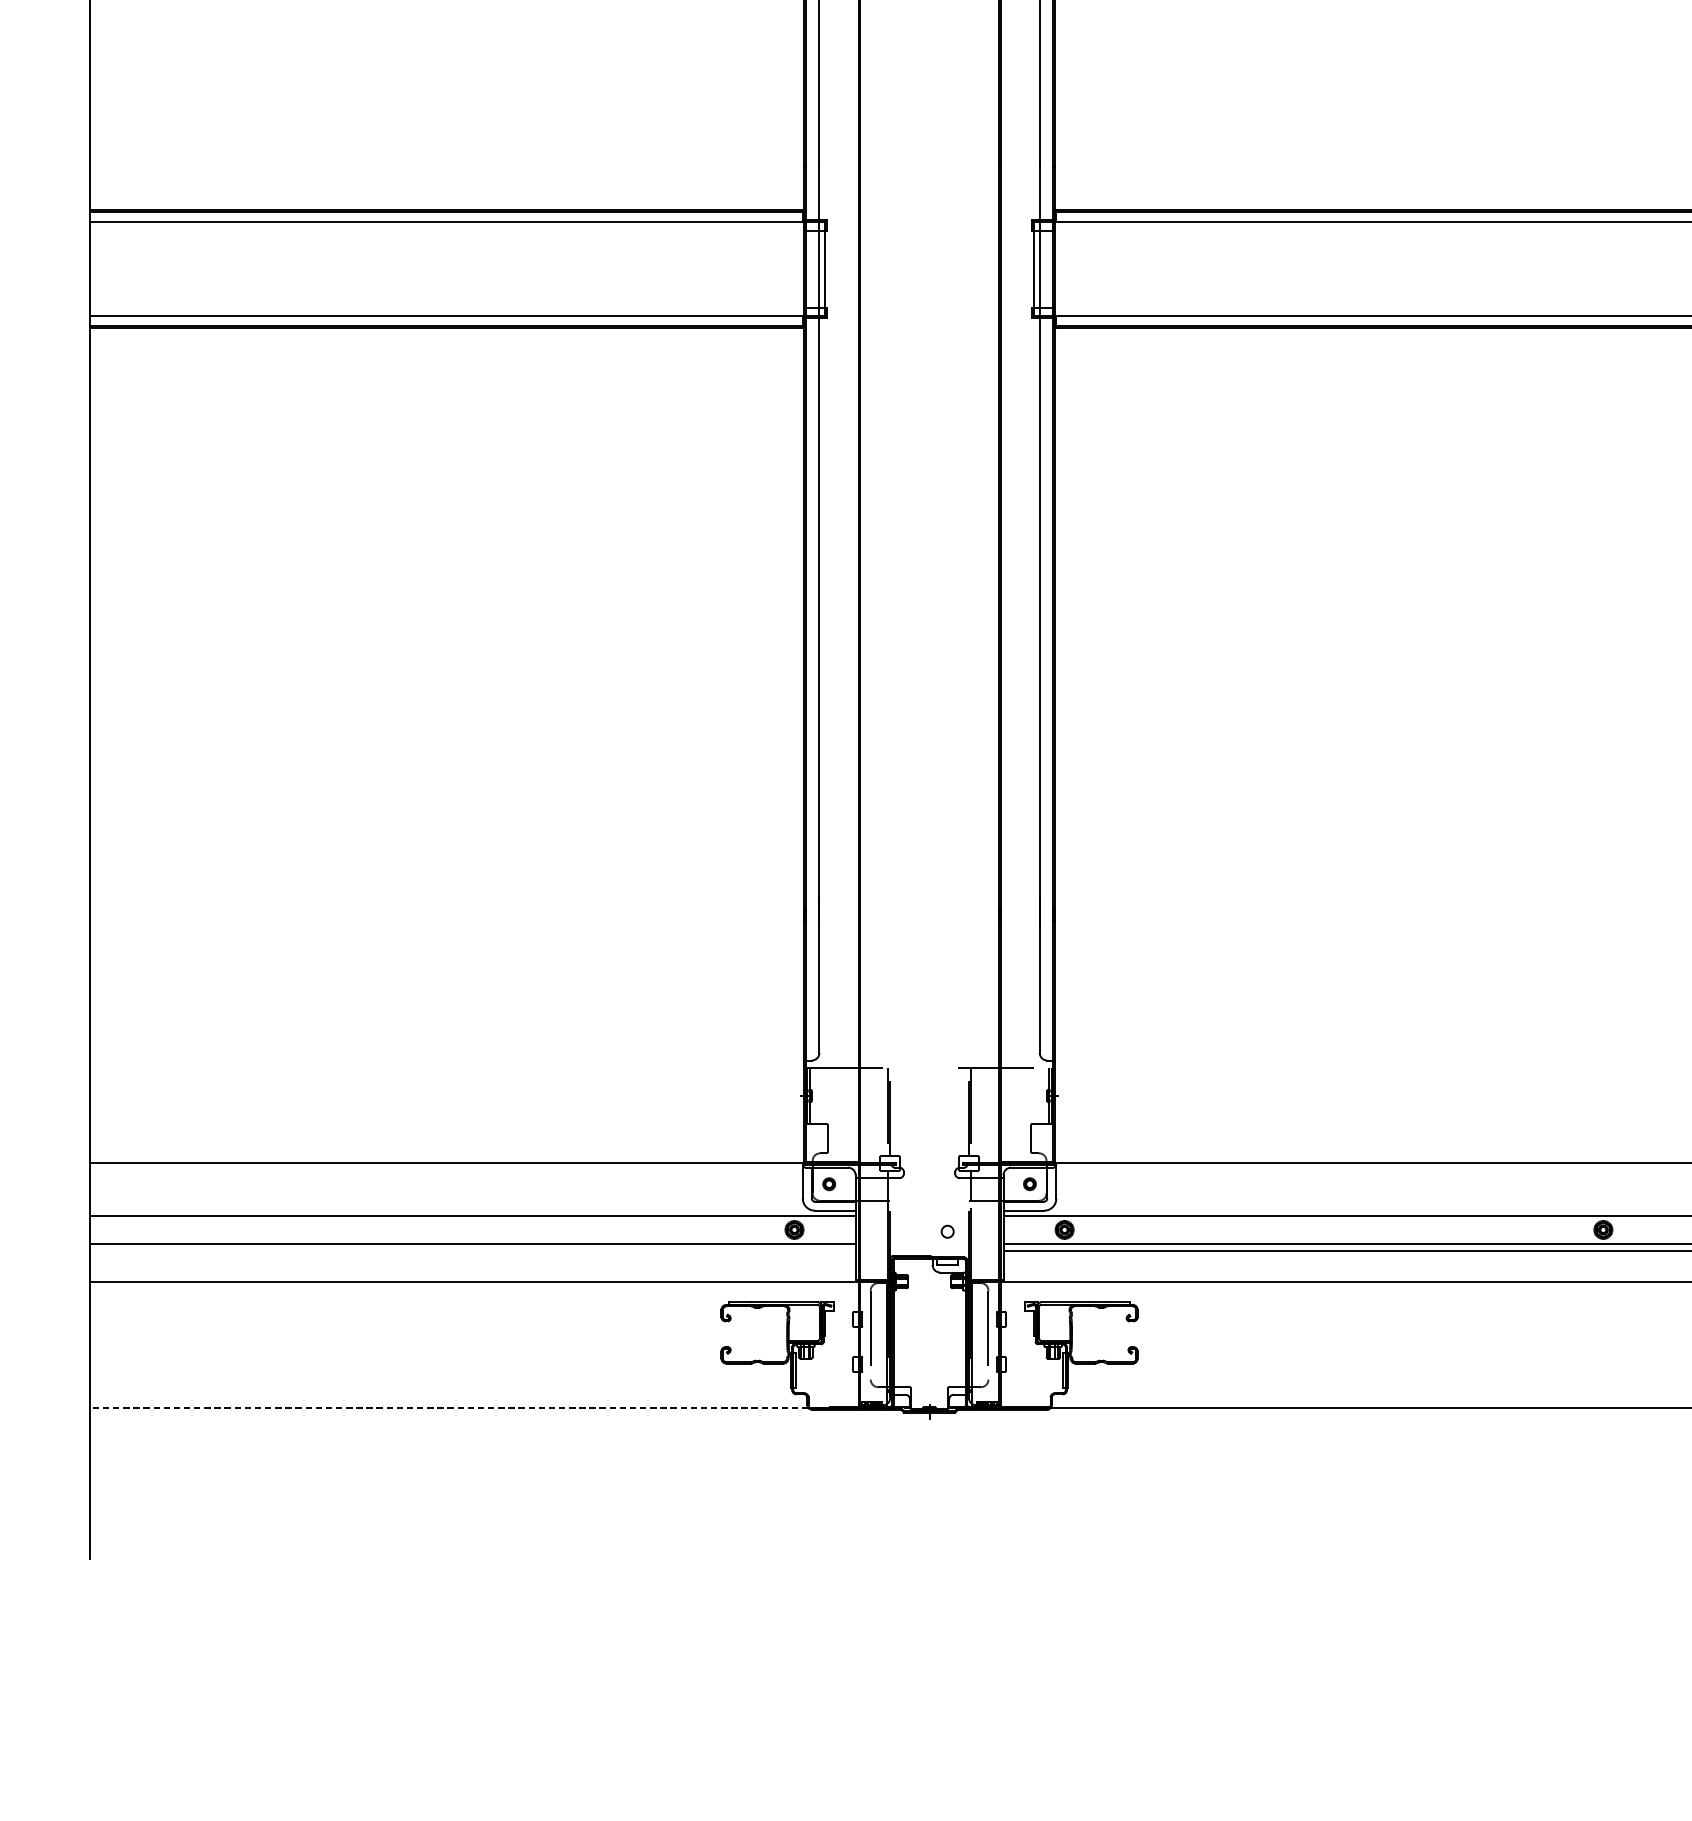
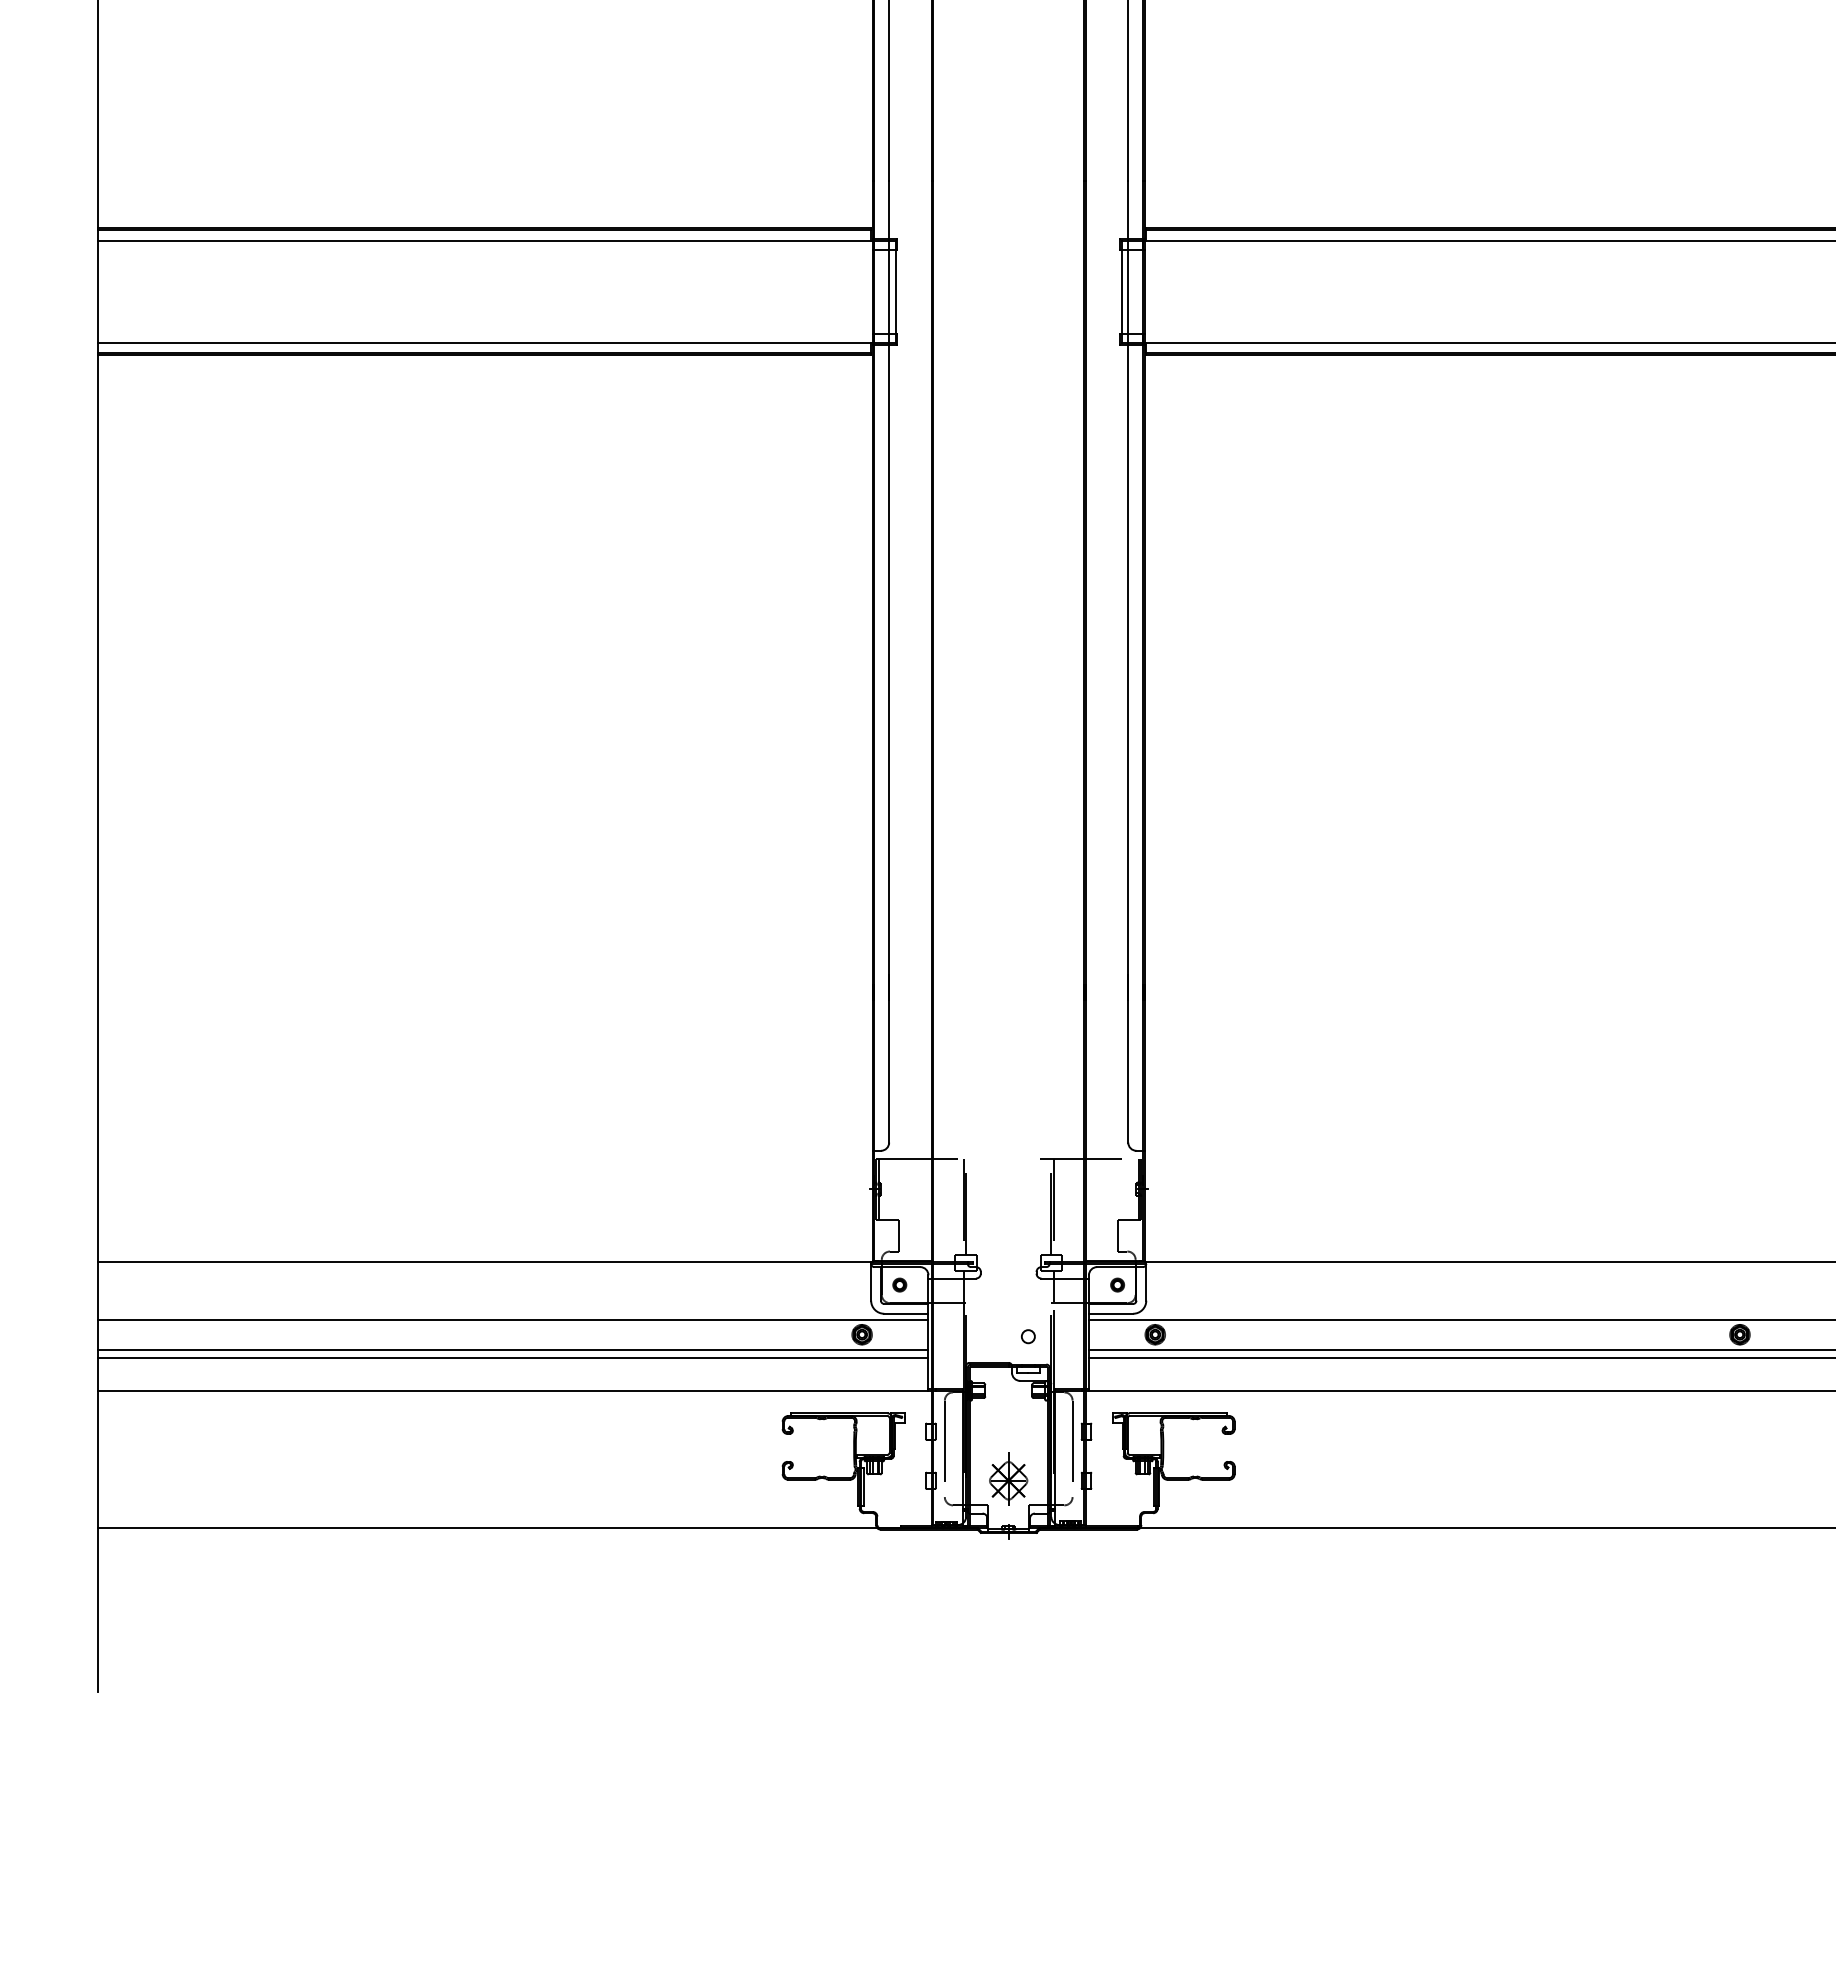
line: (472, 1250) -> (512, 1357), added
part: (929, 1362) -> (1008, 1478), added
line: (500, 1408) -> (542, 1528), dashed -> solid

